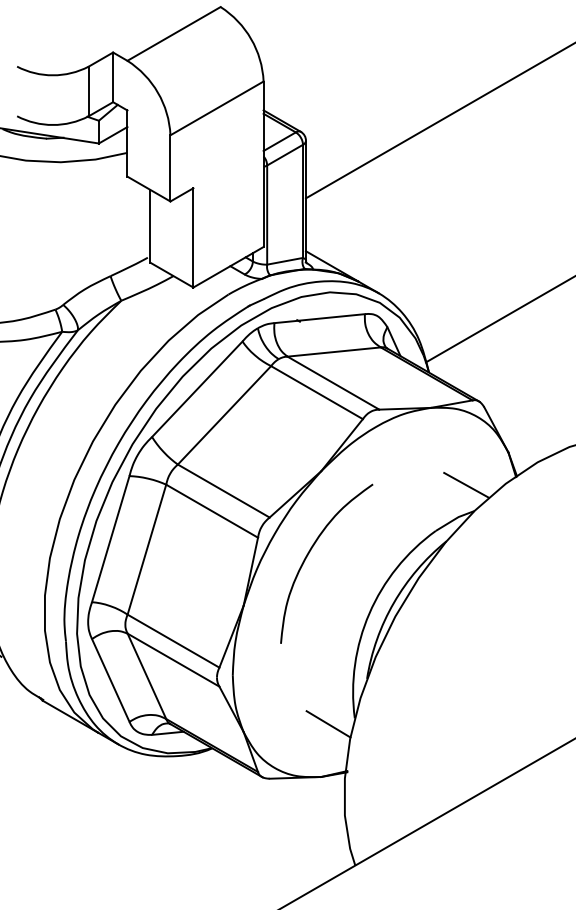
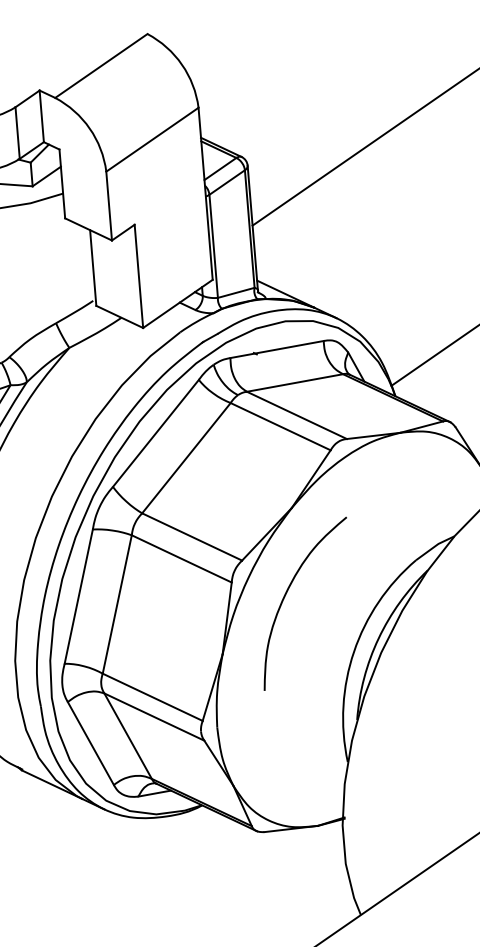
line: (466, 484) -> (443, 509), removed
line: (328, 724) -> (320, 770), removed

